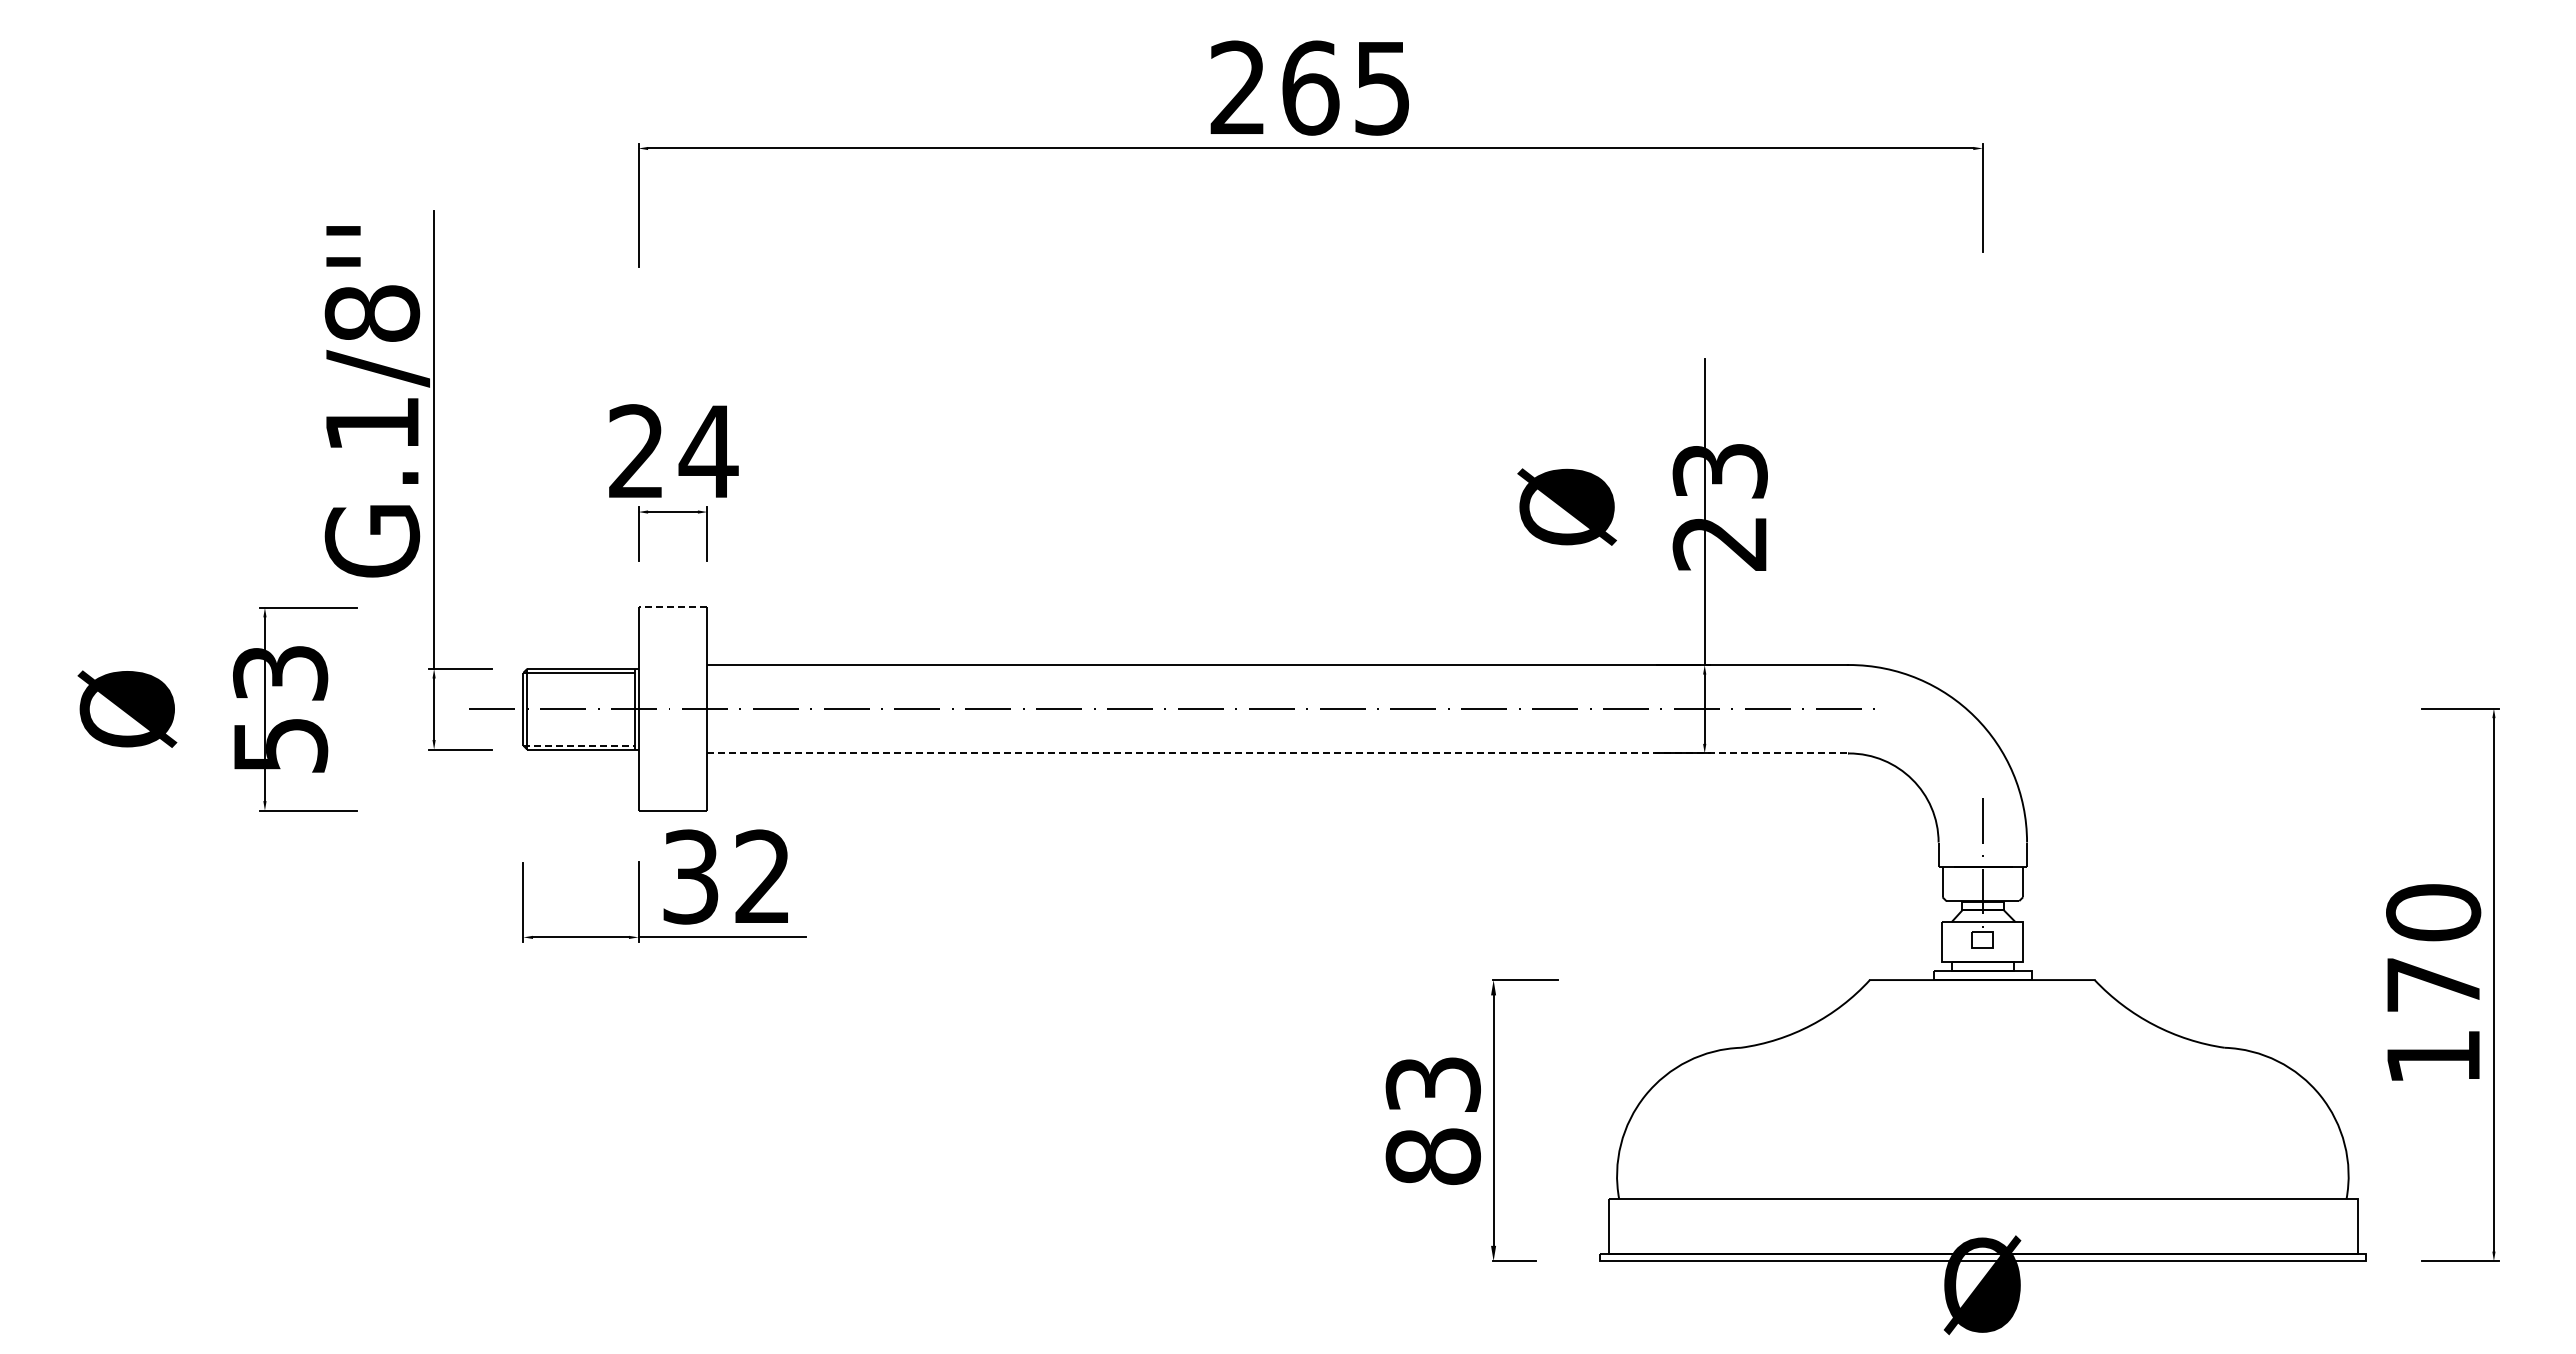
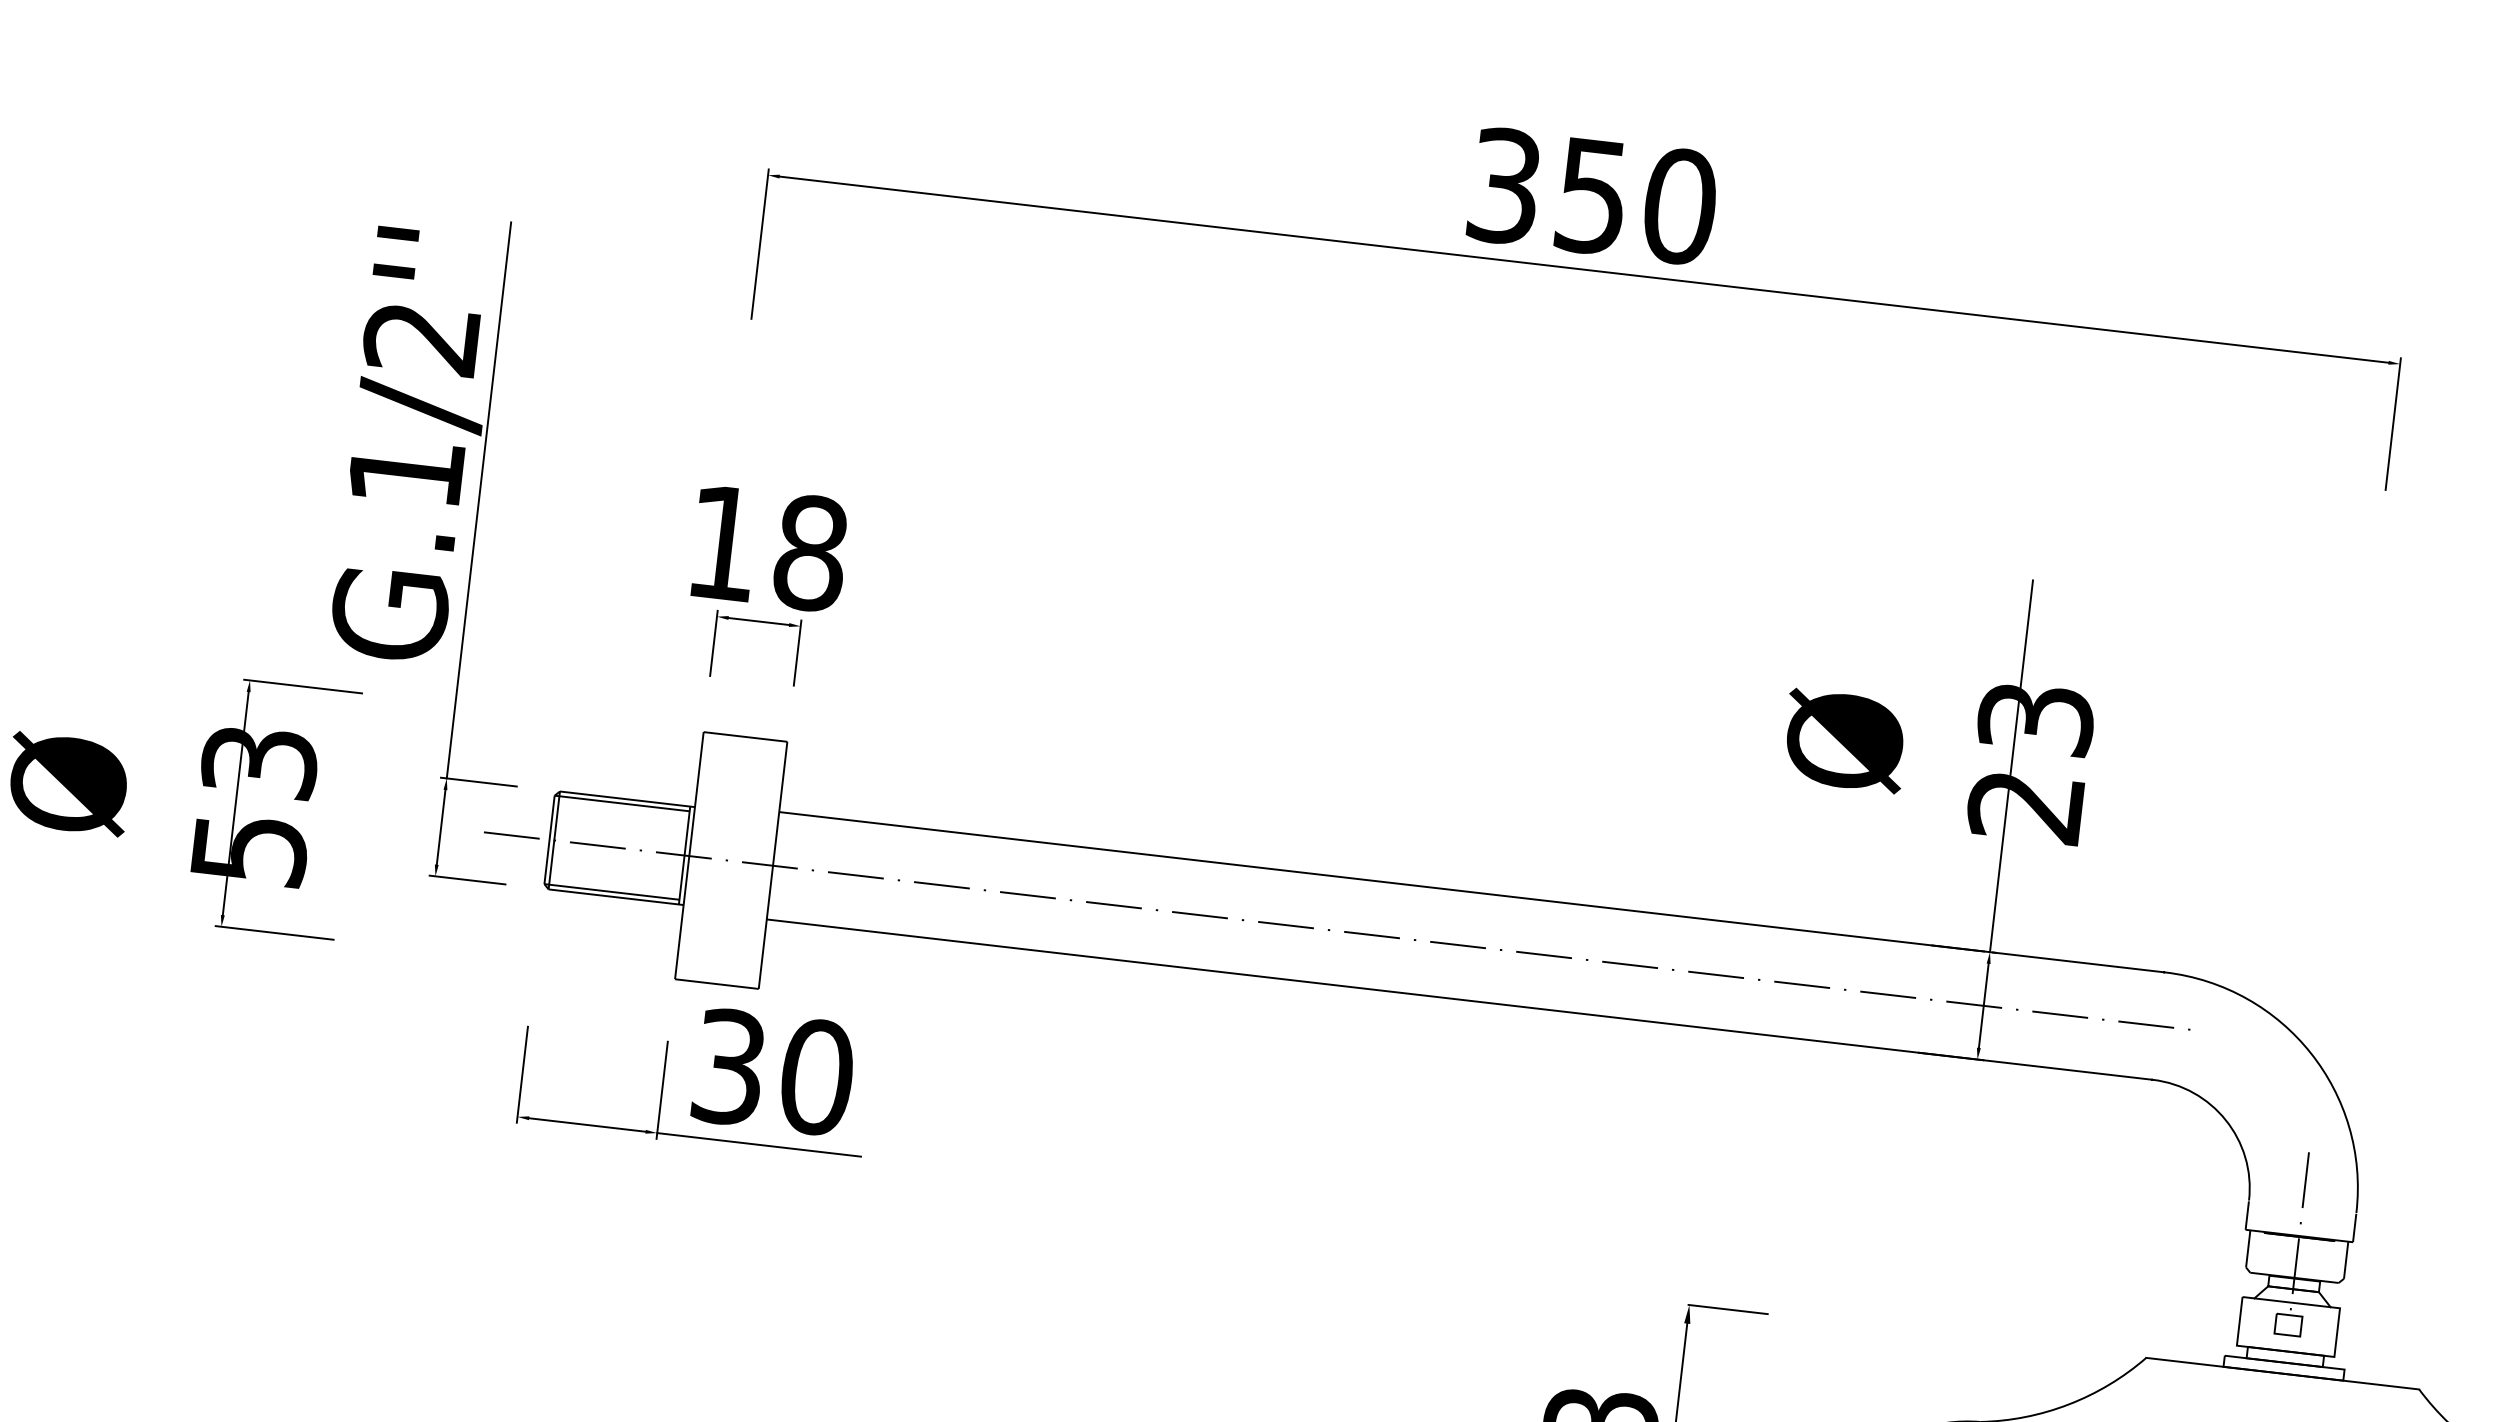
text: (1310, 87) -> (1592, 195), 265 -> 350
text: (372, 313) -> (421, 338), G.1/8'' -> G.1/2''
text: (673, 451) -> (767, 548), 24 -> 18
line: (672, 607) -> (744, 737), dashed -> solid
line: (579, 745) -> (612, 891), dashed -> solid
line: (1278, 753) -> (1460, 999), dashed -> solid
text: (762, 876) -> (816, 1076), 32 -> 30

